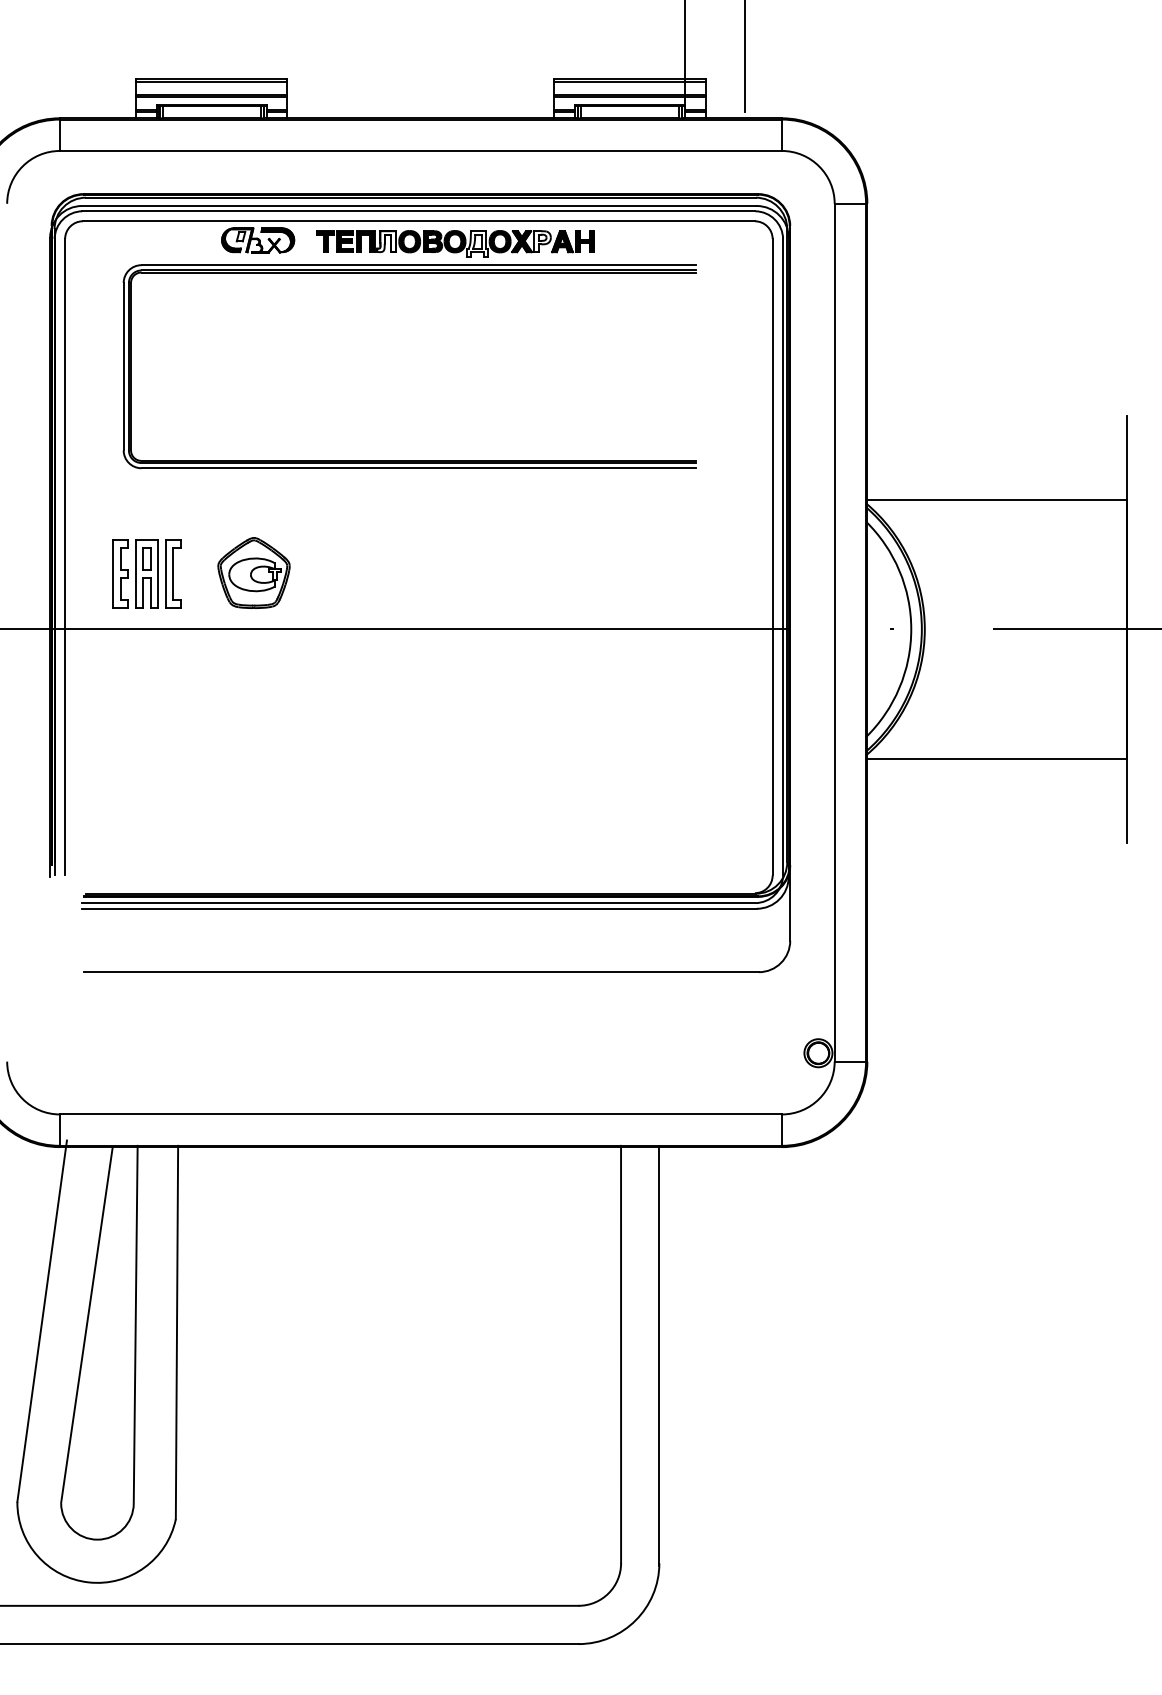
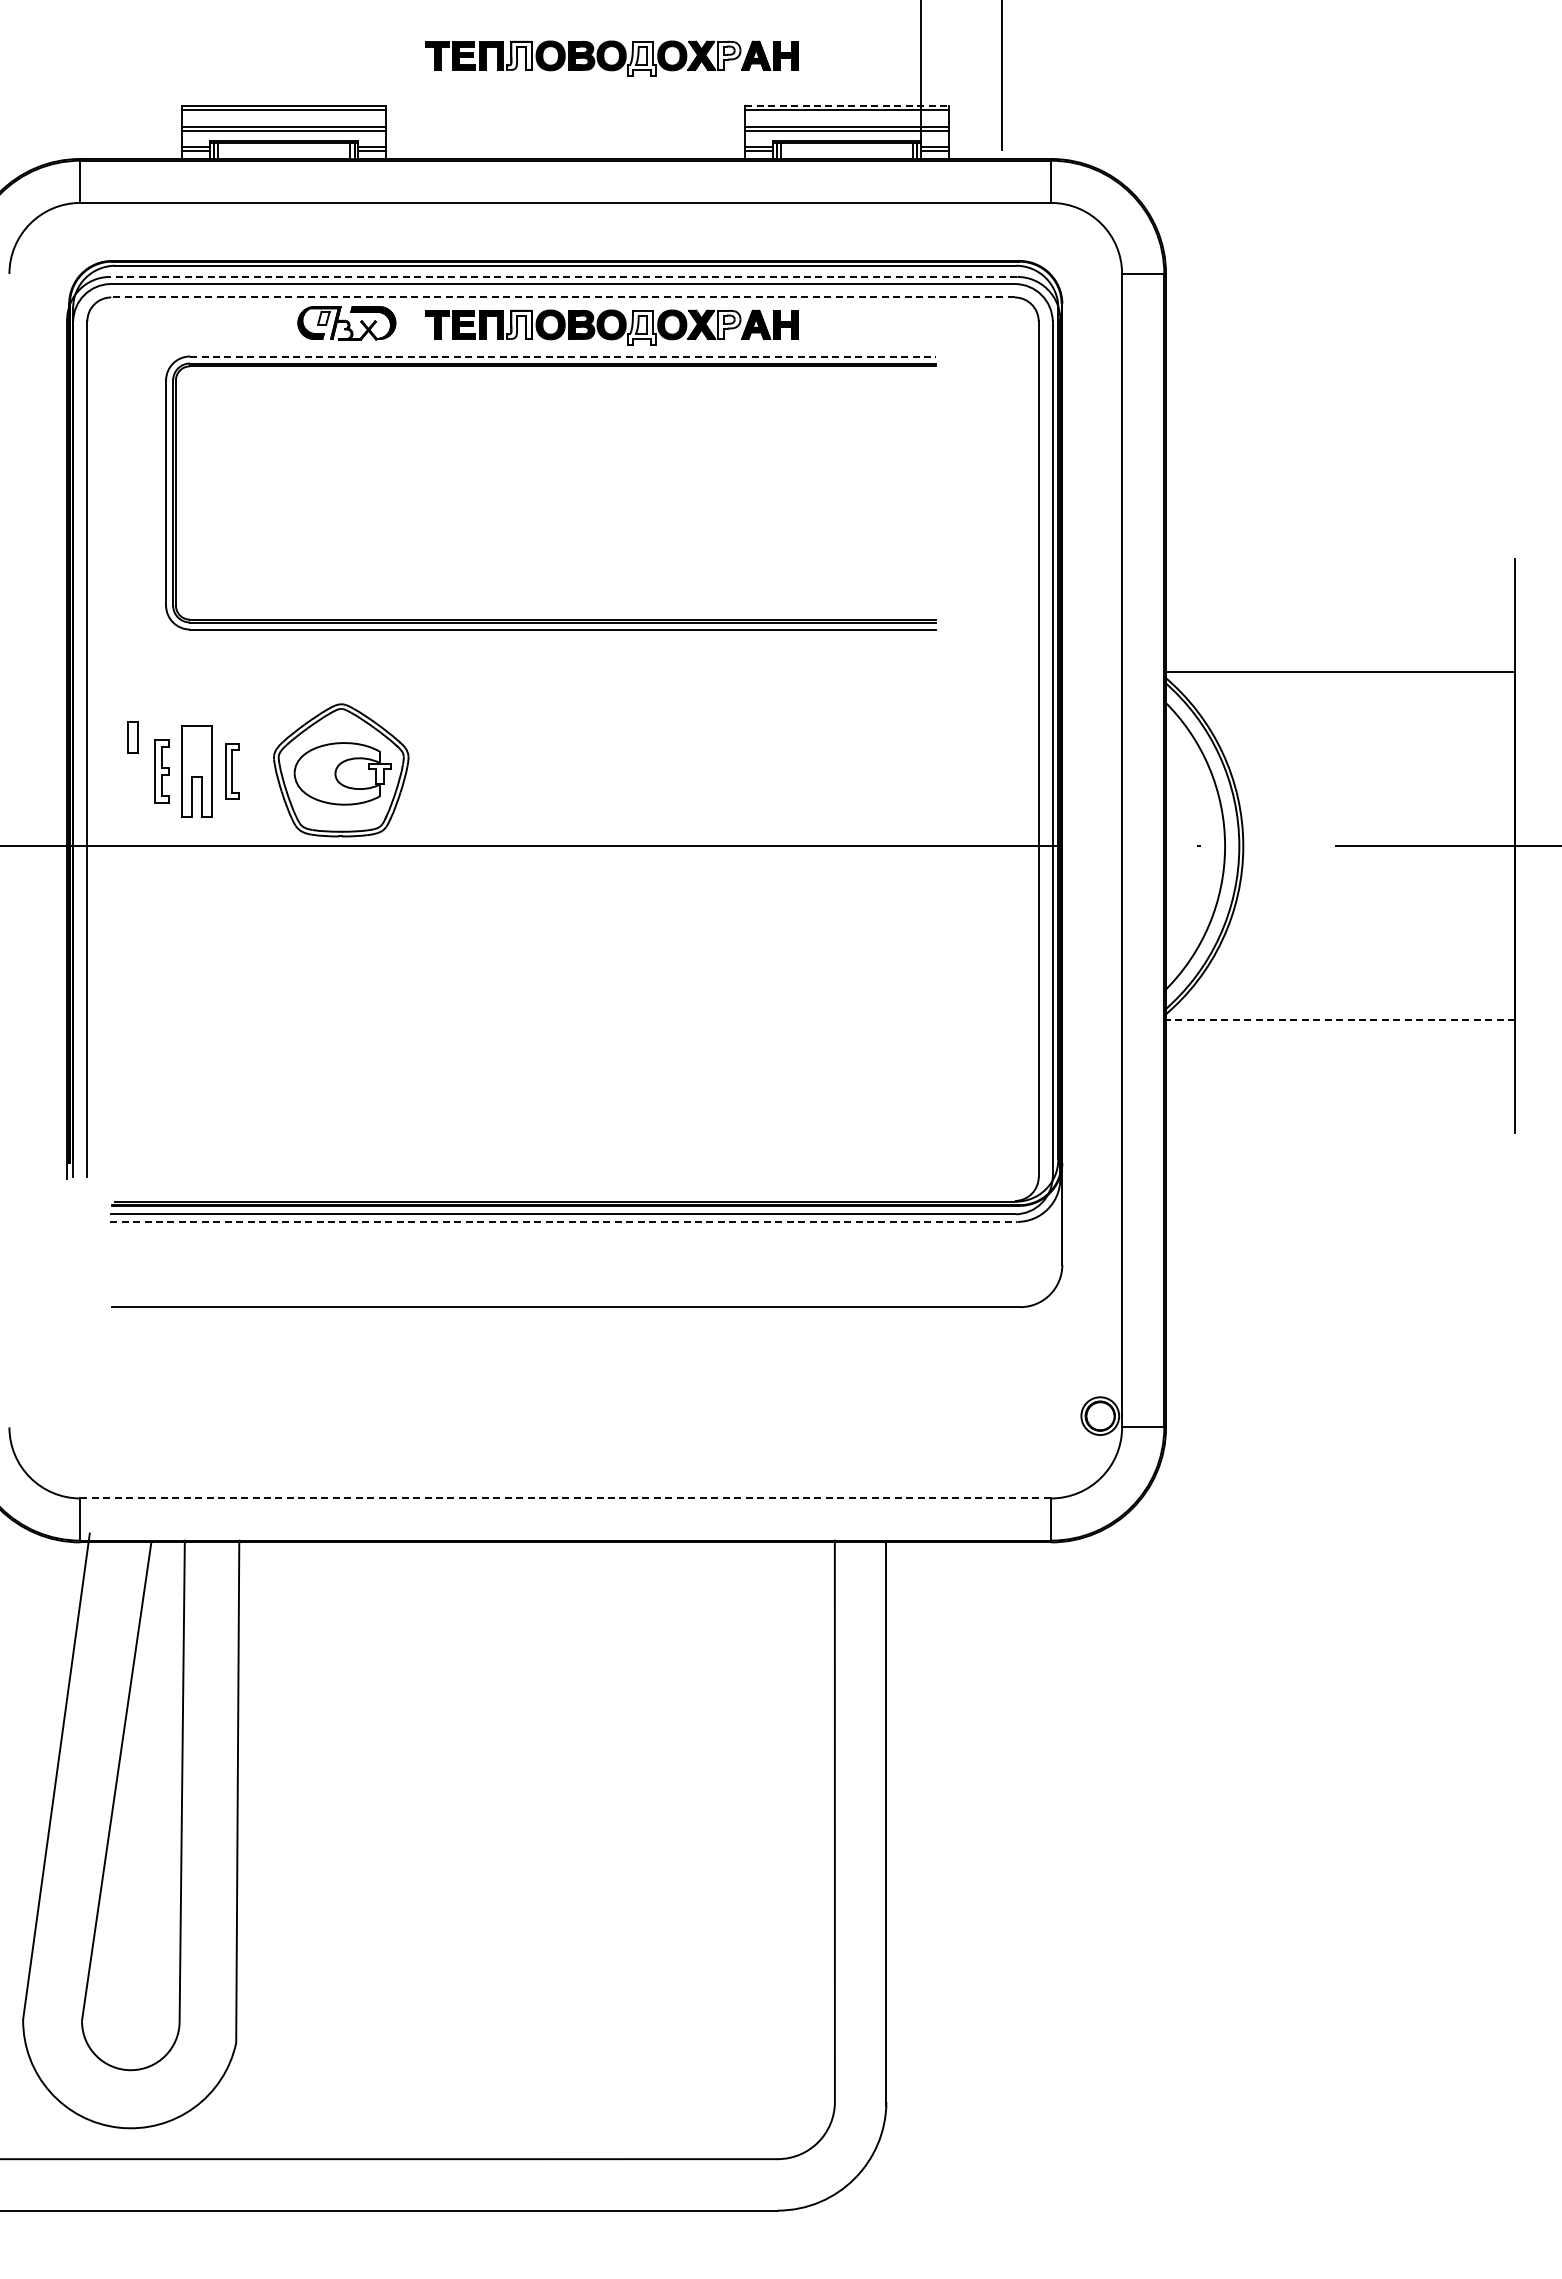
part: (454, 43) -> (611, 58), added
line: (630, 78) -> (847, 105), solid -> dashed
line: (419, 205) -> (563, 276), solid -> dashed
line: (419, 221) -> (563, 297), solid -> dashed
line: (418, 265) -> (562, 356), solid -> dashed
part: (146, 558) -> (132, 737), moved
part: (120, 573) -> (161, 771), size x0.7
part: (173, 573) -> (232, 771), size x0.6
part: (254, 573) -> (341, 770), size x1.4
line: (997, 758) -> (1340, 1020), solid -> dashed
line: (419, 908) -> (563, 1221), solid -> dashed
line: (421, 1114) -> (566, 1498), solid -> dashed

